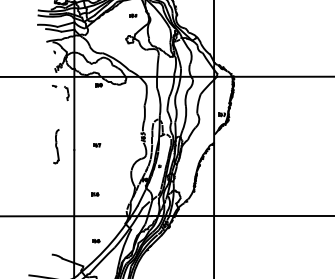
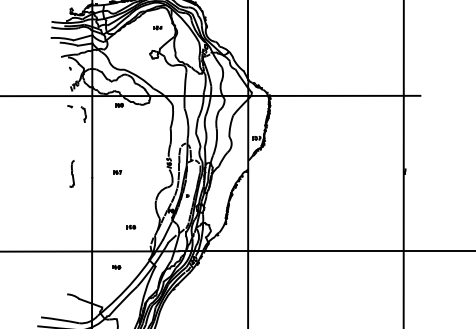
part: (55, 146) -> (71, 173), size x0.7
part: (95, 193) -> (131, 226), moved
part: (96, 240) -> (116, 266), moved

